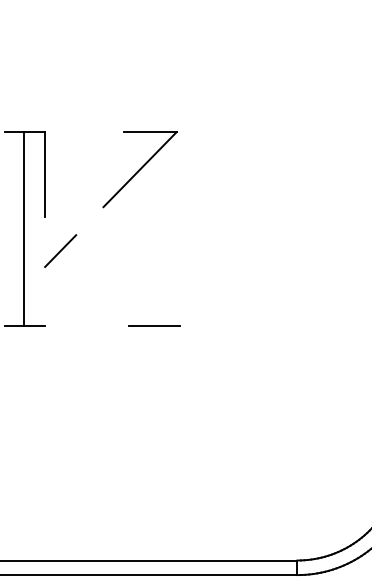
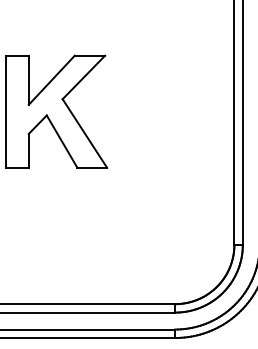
line: (84, 173) -> (51, 79), added
line: (23, 228) -> (5, 111), moved
line: (141, 266) -> (84, 133), added
line: (101, 280) -> (61, 141), added
line: (44, 295) -> (28, 150), added

